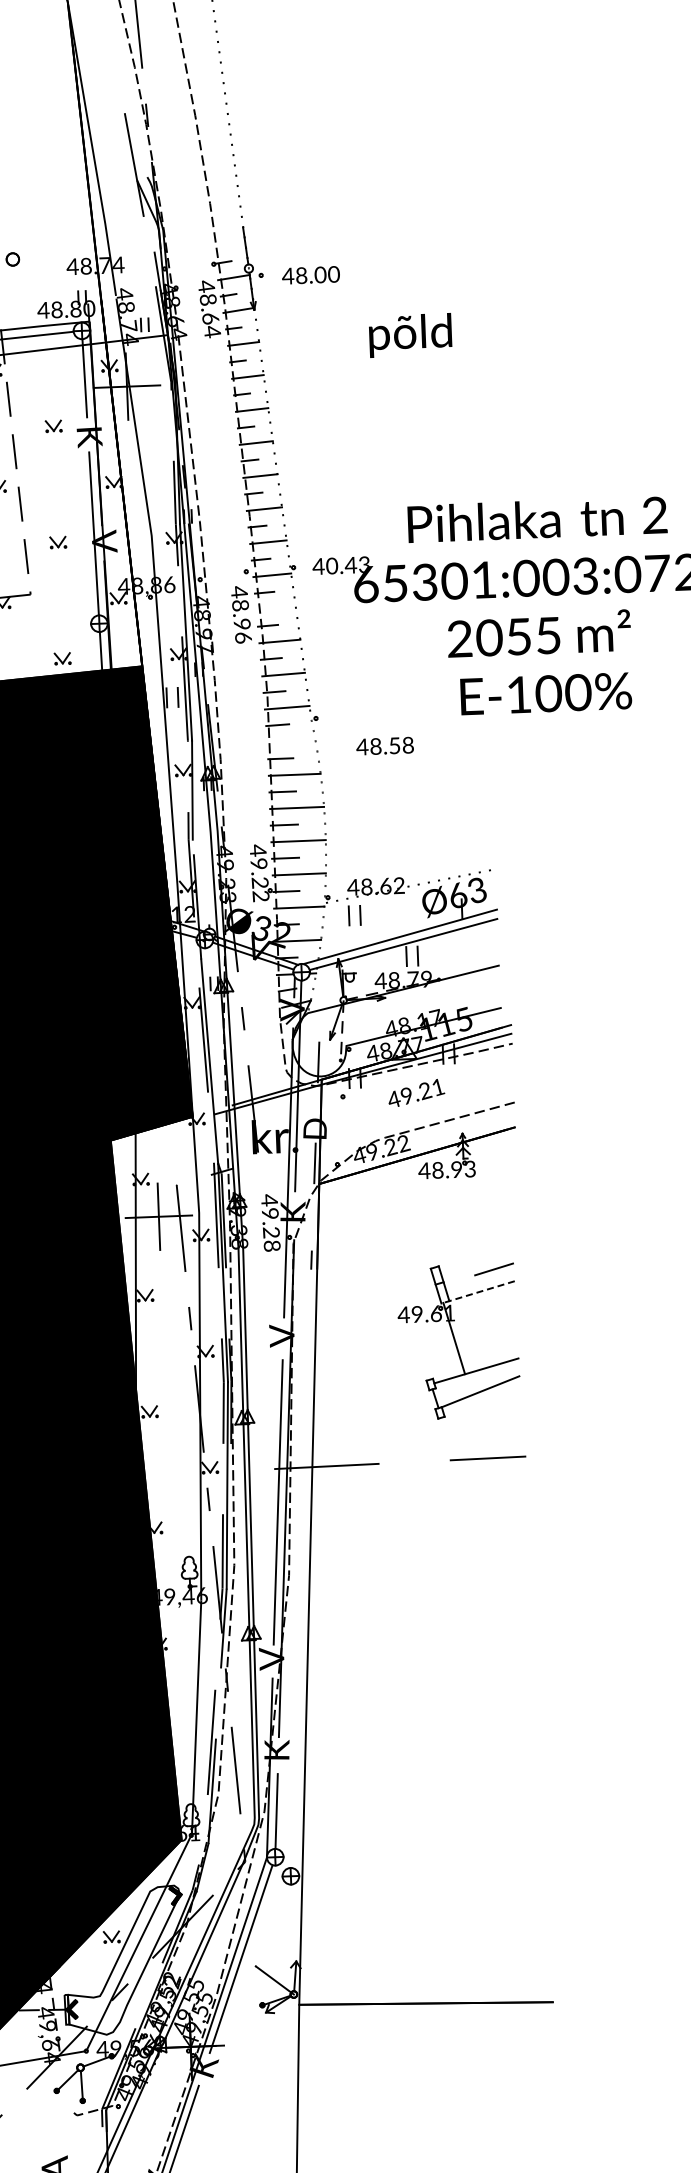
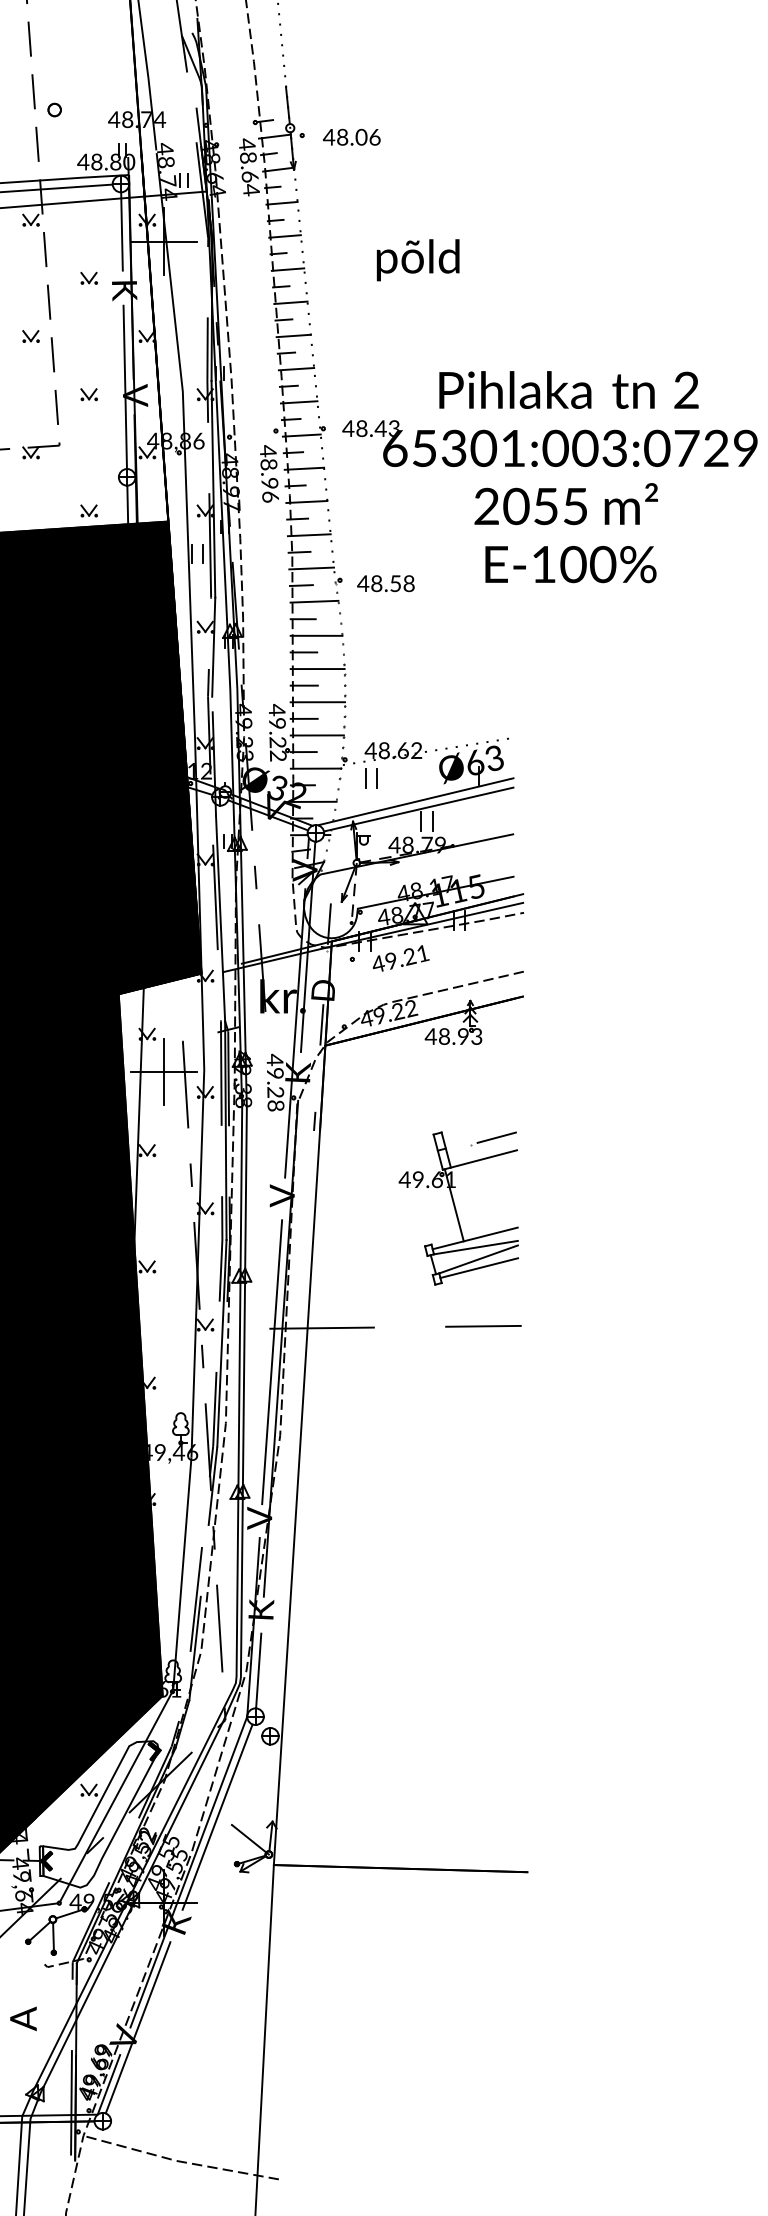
text: (333, 273) -> (374, 136), 48.00 -> 48.06
text: (409, 335) -> (417, 260), moved
text: (331, 565) -> (361, 428), 40.43 -> 48.43
line: (276, 608) -> (304, 468), added
line: (291, 740) -> (314, 601), added
text: (384, 746) -> (385, 583), moved
text: (415, 1093) -> (400, 958), moved
line: (477, 1292) -> (479, 1160), dashed -> solid
line: (477, 1379) -> (475, 1247), added
line: (481, 1400) -> (479, 1268), added

